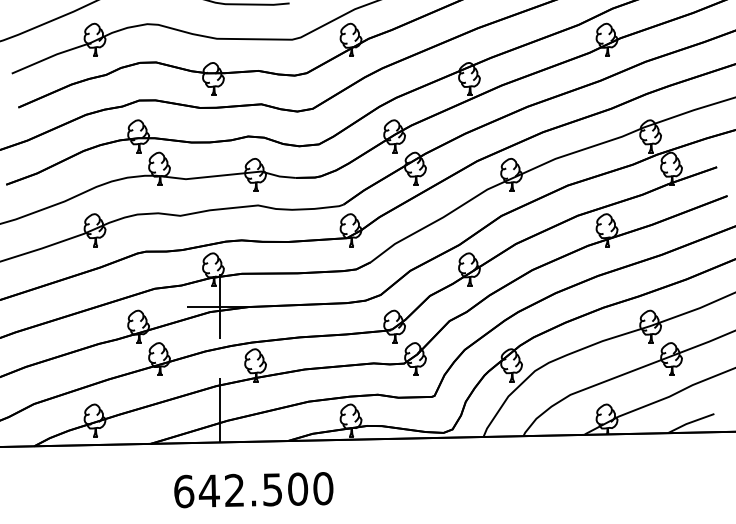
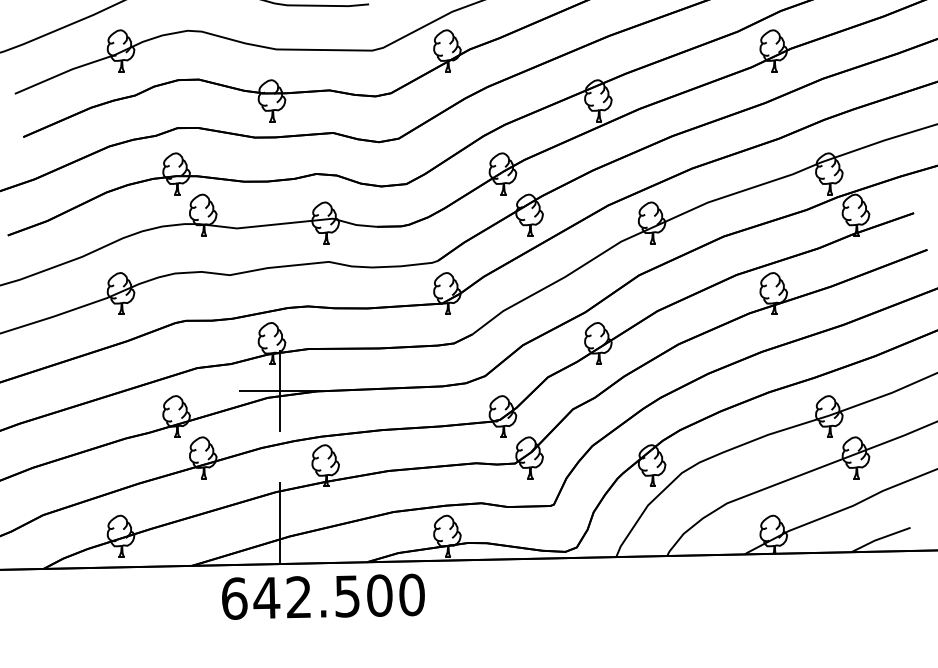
text: (253, 489) -> (323, 596), moved

